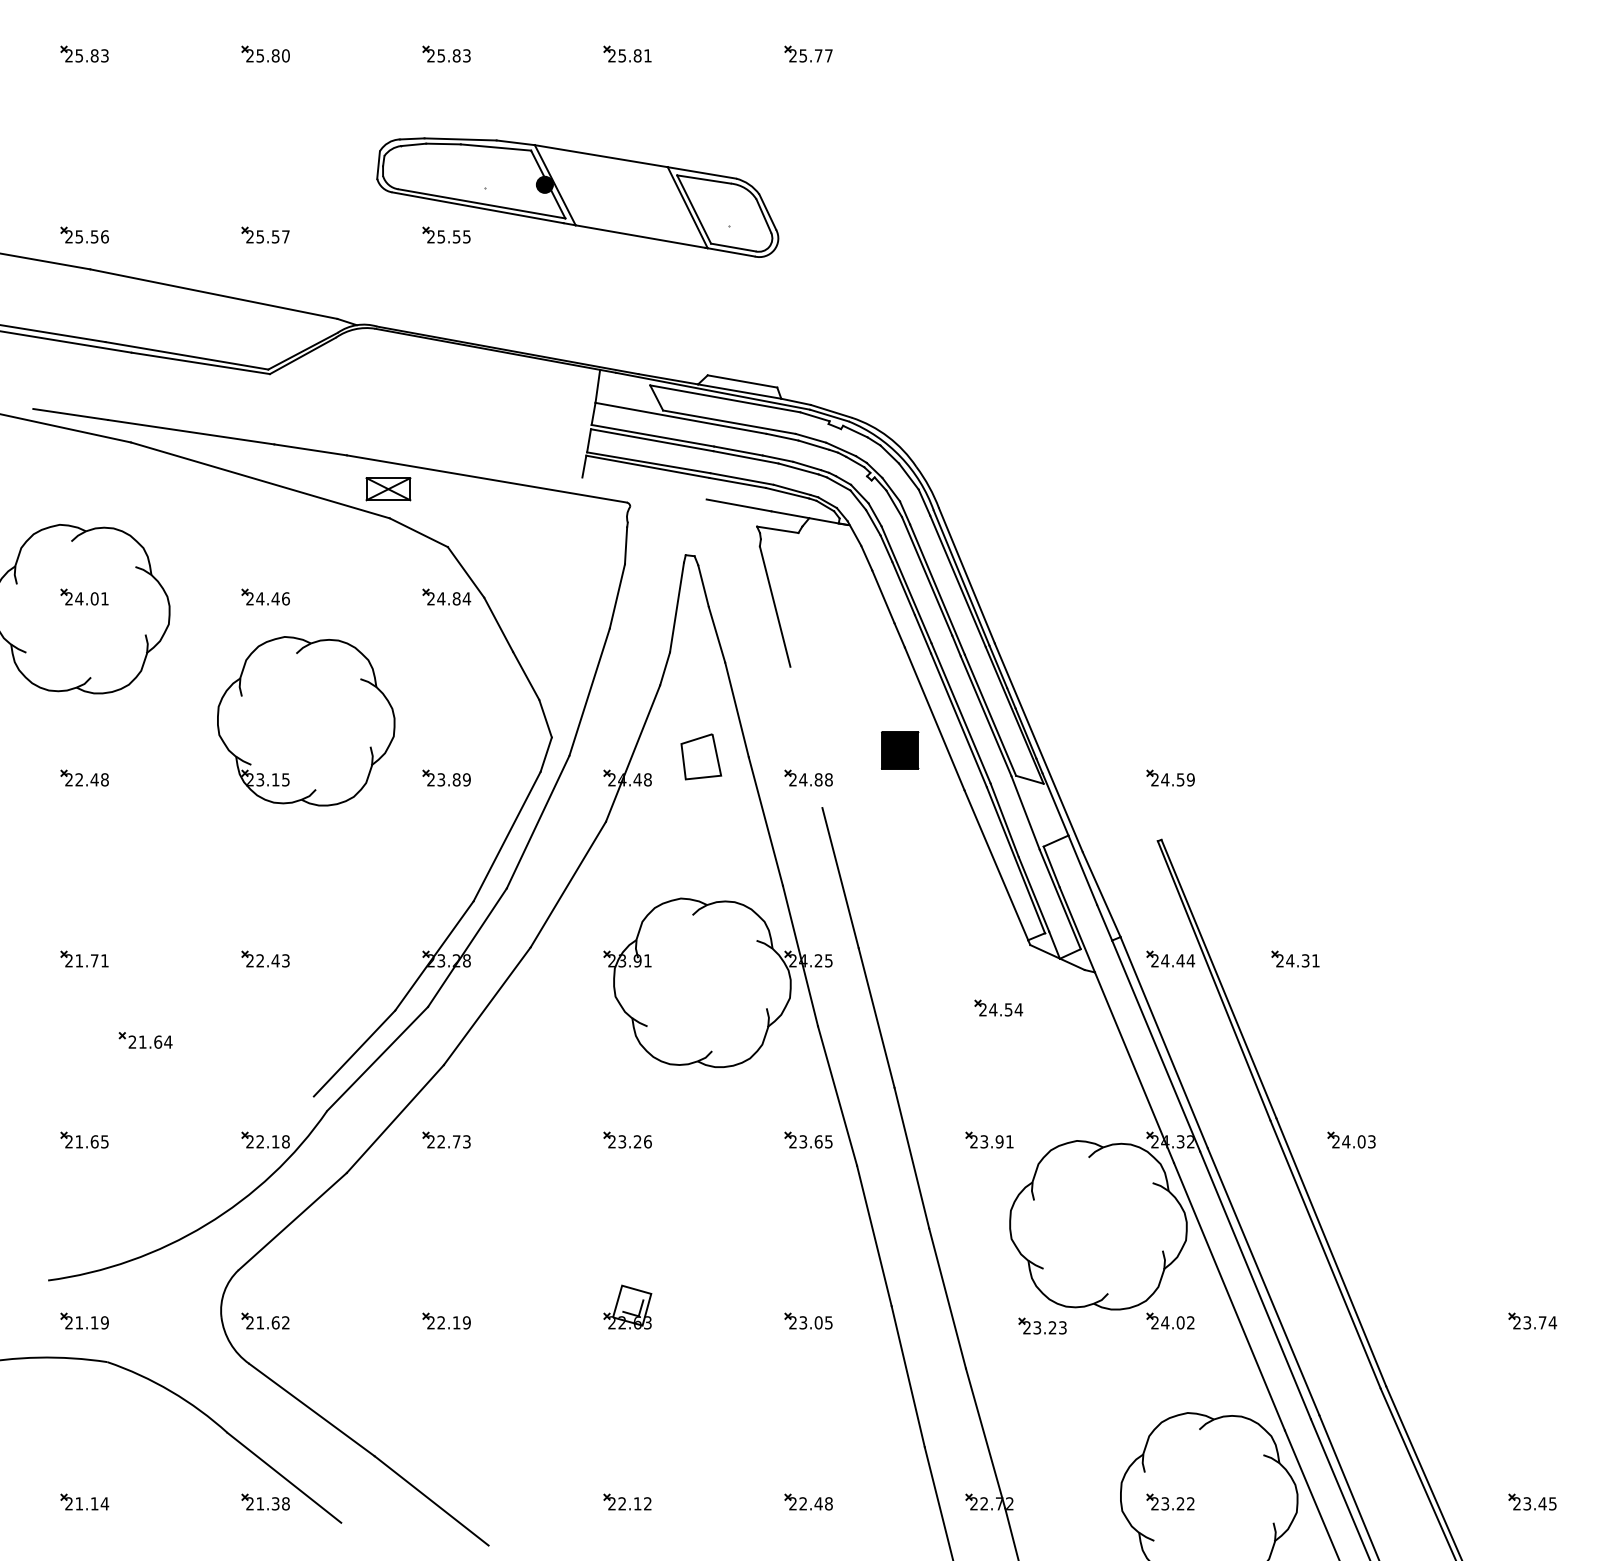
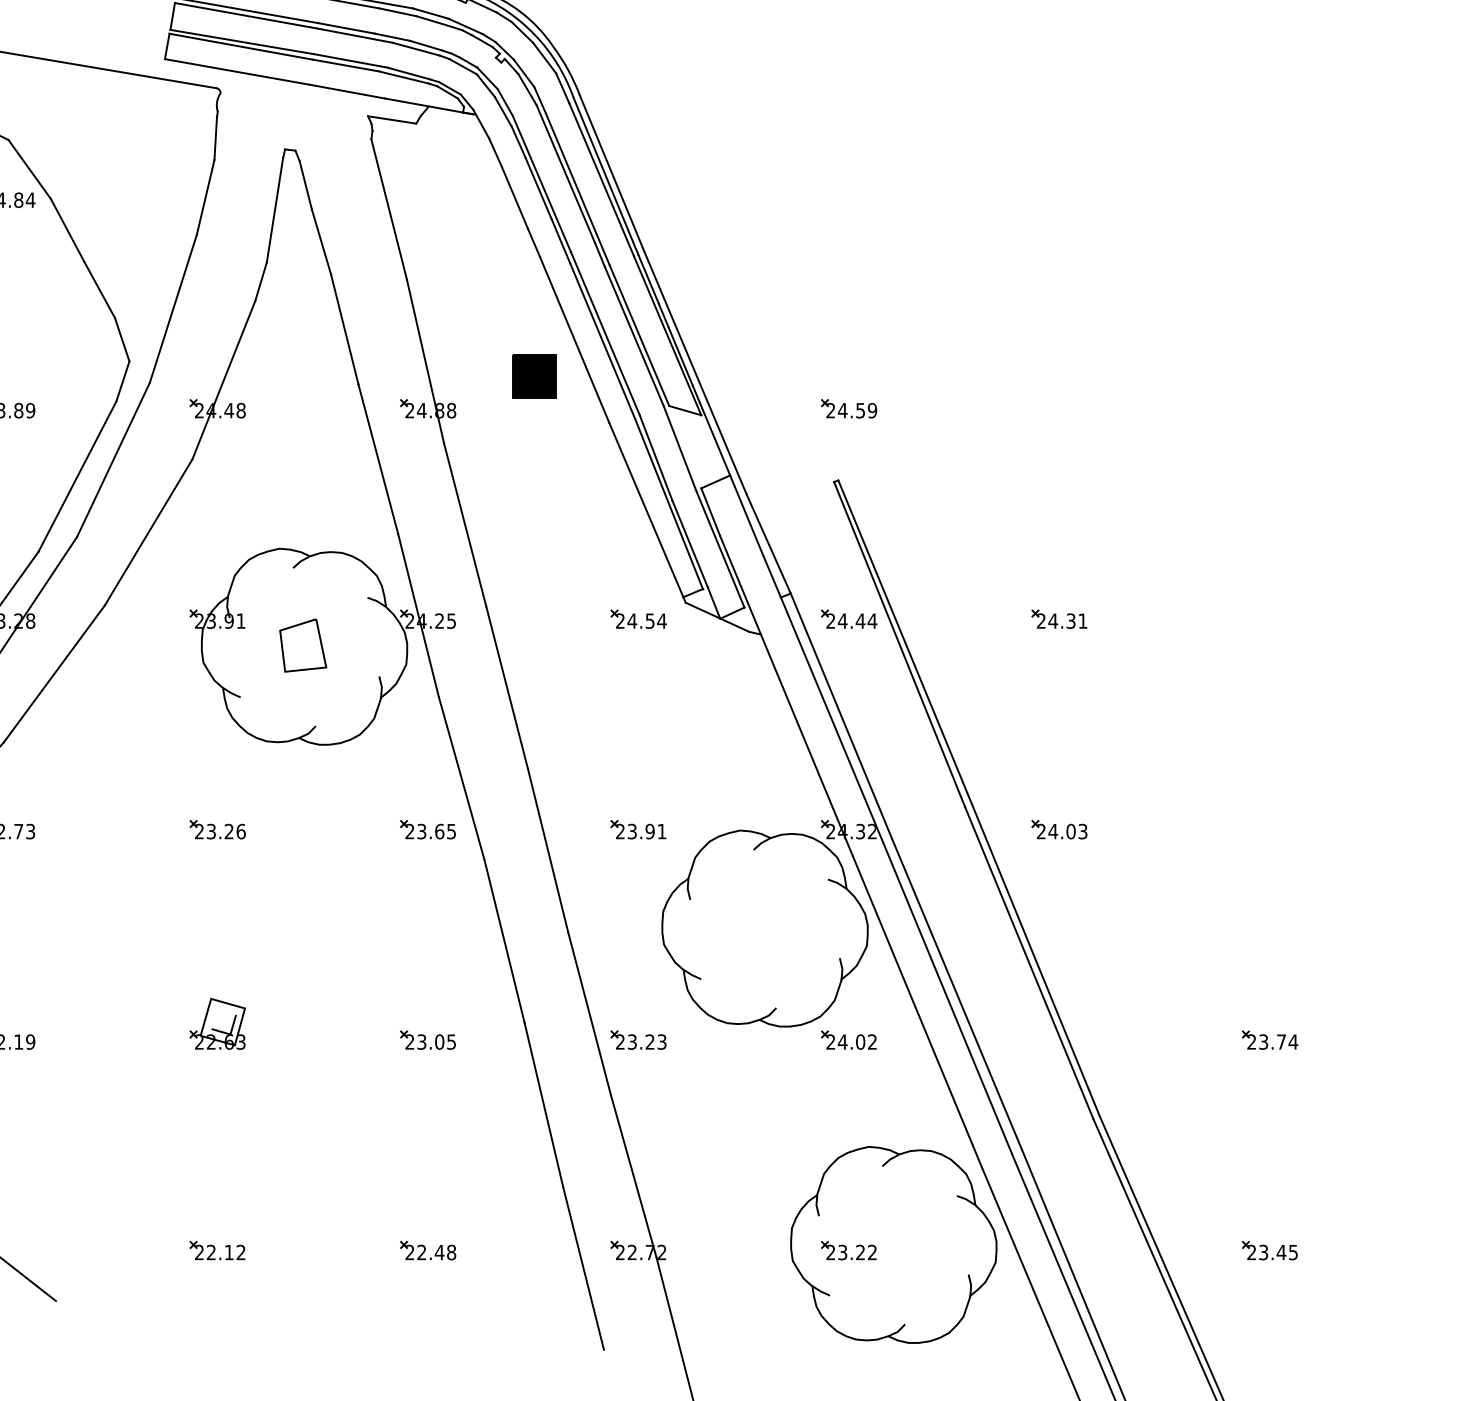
line: (644, 488) -> (237, 71), added
line: (806, 737) -> (425, 361), added
part: (701, 756) -> (303, 645), moved
part: (1295, 958) -> (1059, 618), moved
part: (998, 1007) -> (638, 618), moved
part: (1042, 1325) -> (638, 1039), moved

